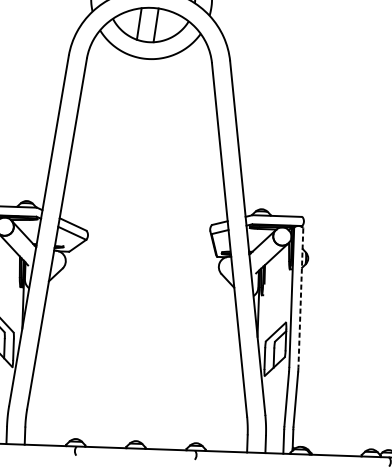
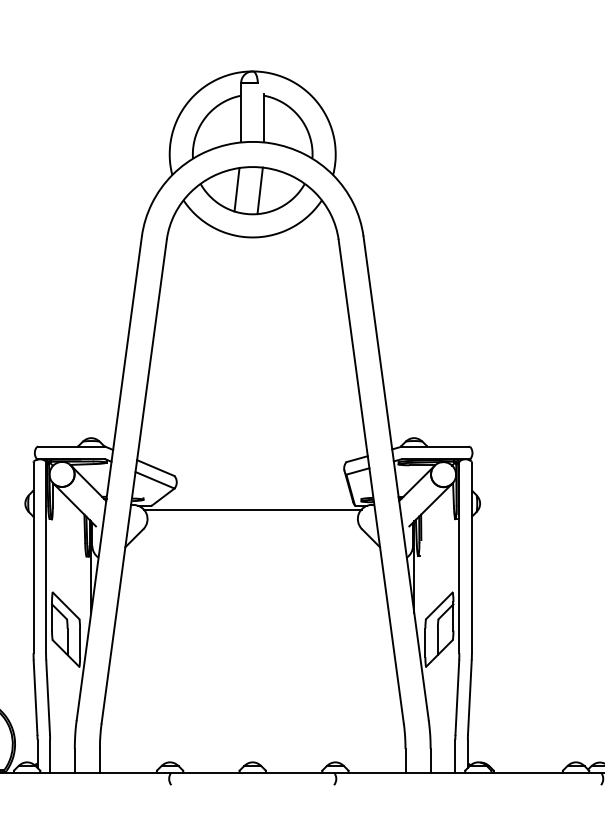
line: (142, 257) -> (252, 509), added
line: (300, 298) -> (471, 558), dashed -> solid

